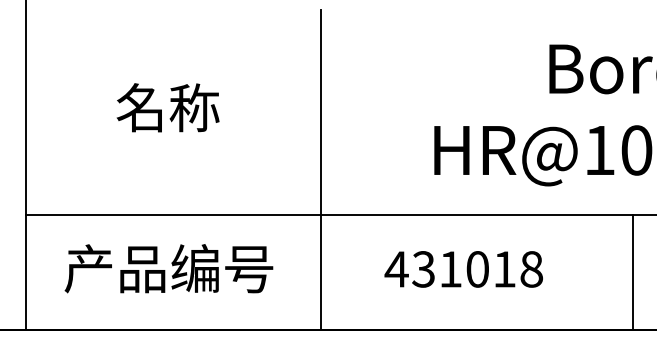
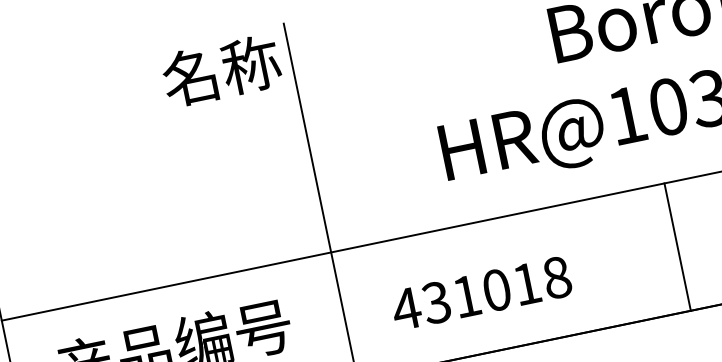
text: (167, 107) -> (220, 70), moved
text: (463, 269) -> (481, 293), moved
line: (632, 272) -> (677, 247), moved

